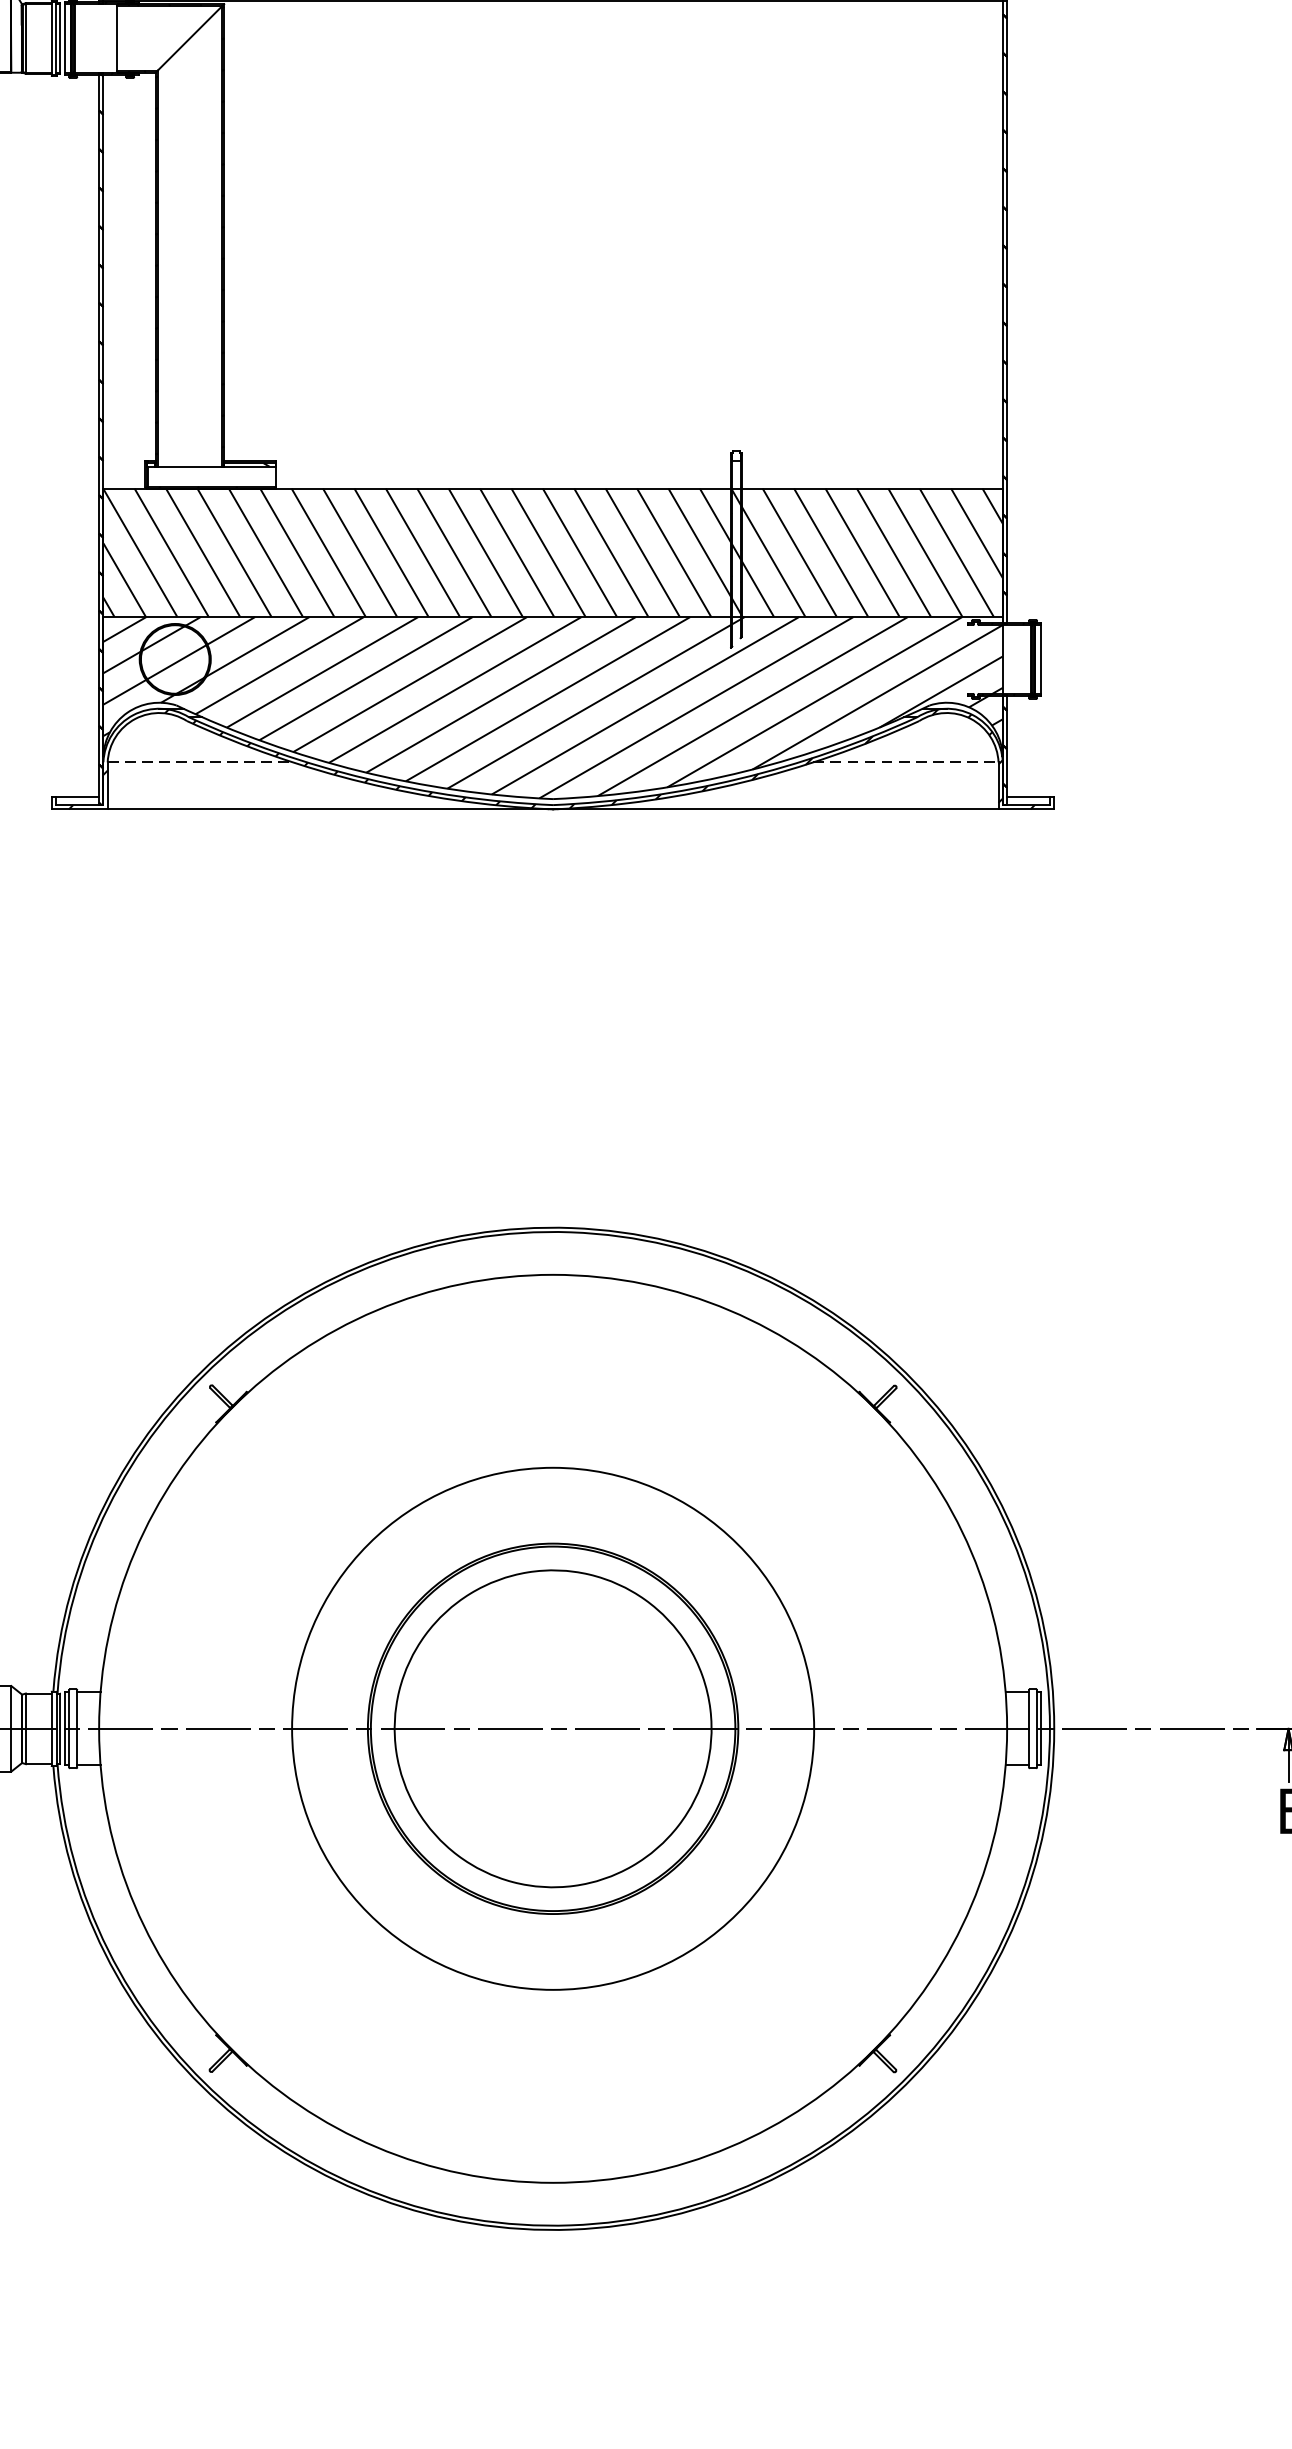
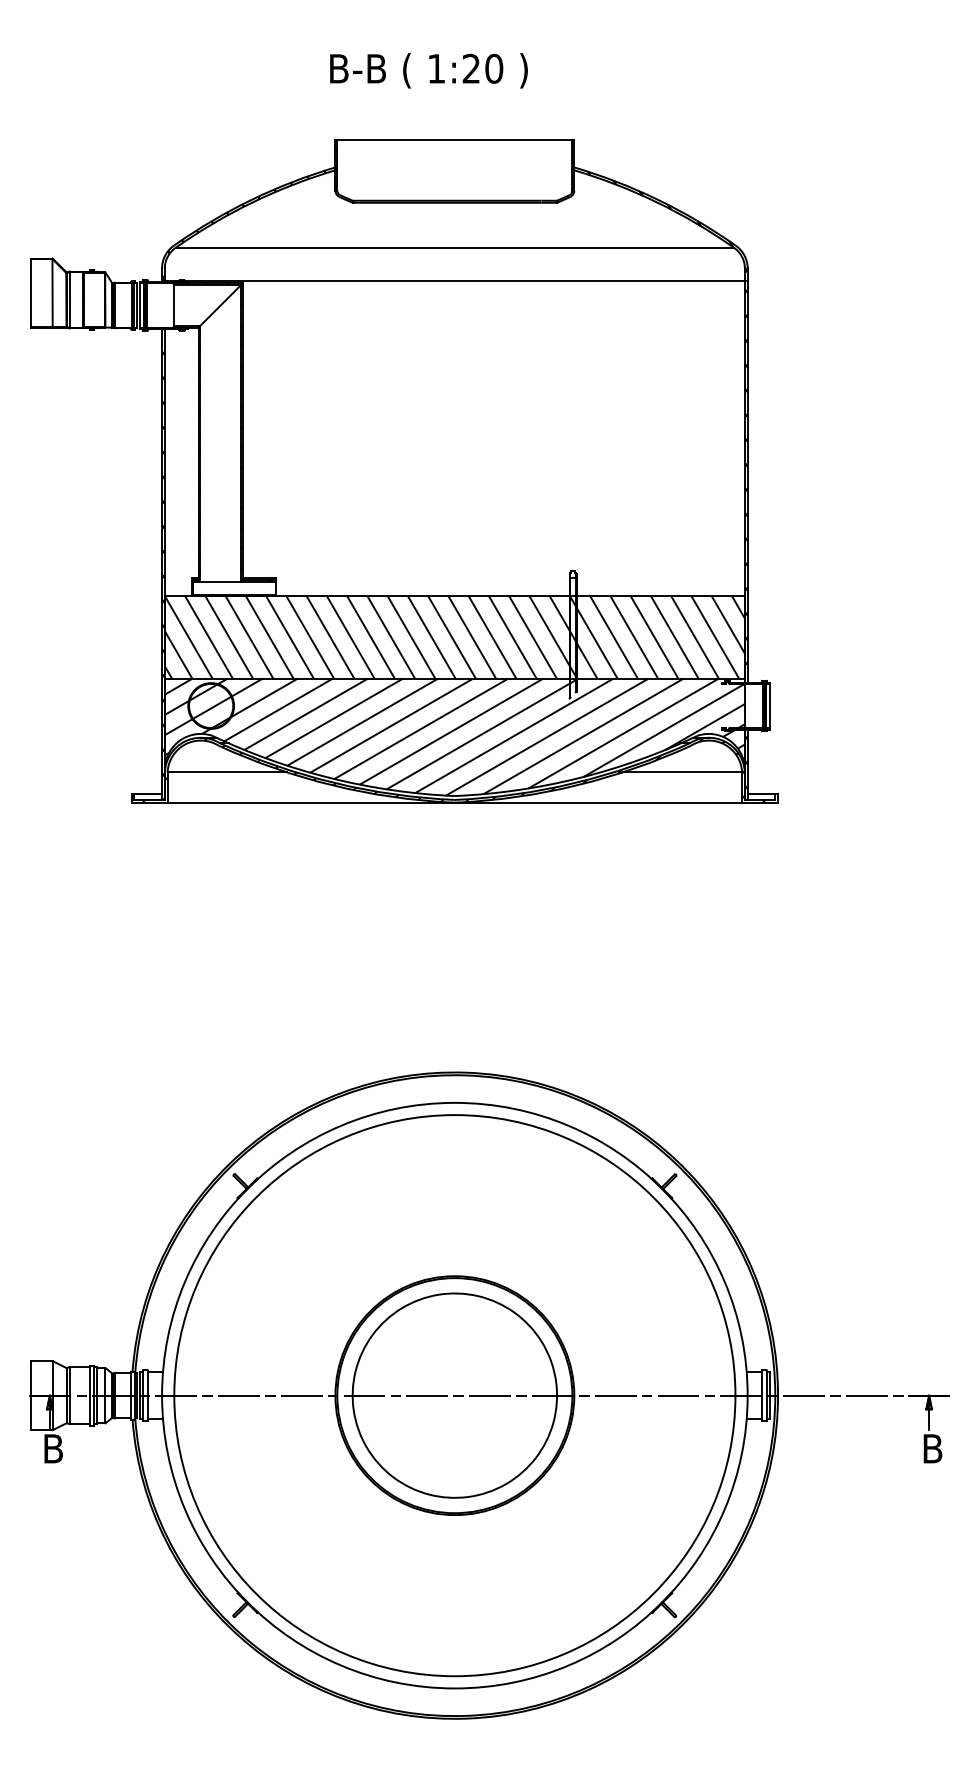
line: (200, 762) -> (227, 772), dashed -> solid
line: (906, 762) -> (682, 772), dashed -> solid
circle: (552, 1728) -> (454, 1395), size x1.67

